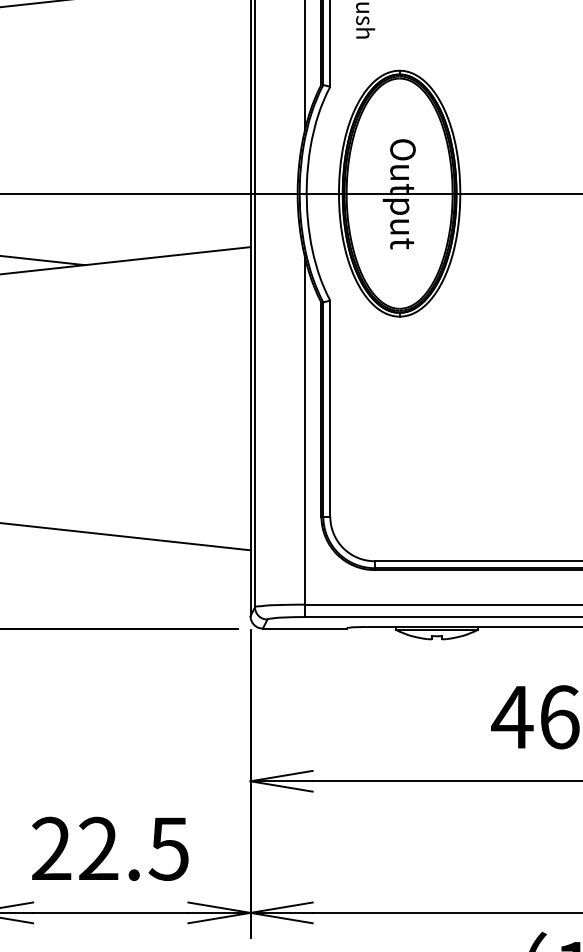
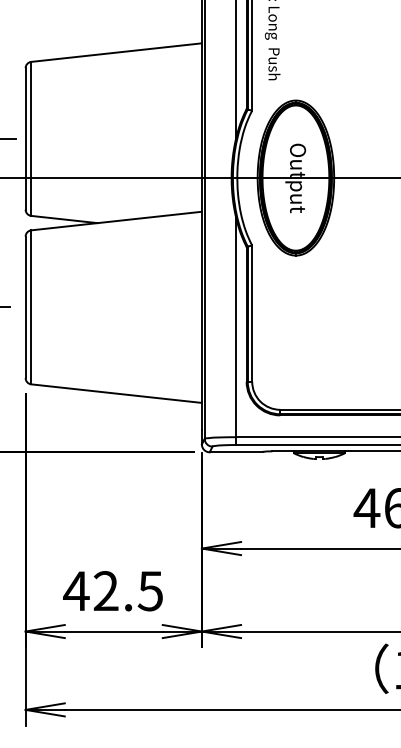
text: (51, 847) -> (76, 590), 22.5 -> 42.5

